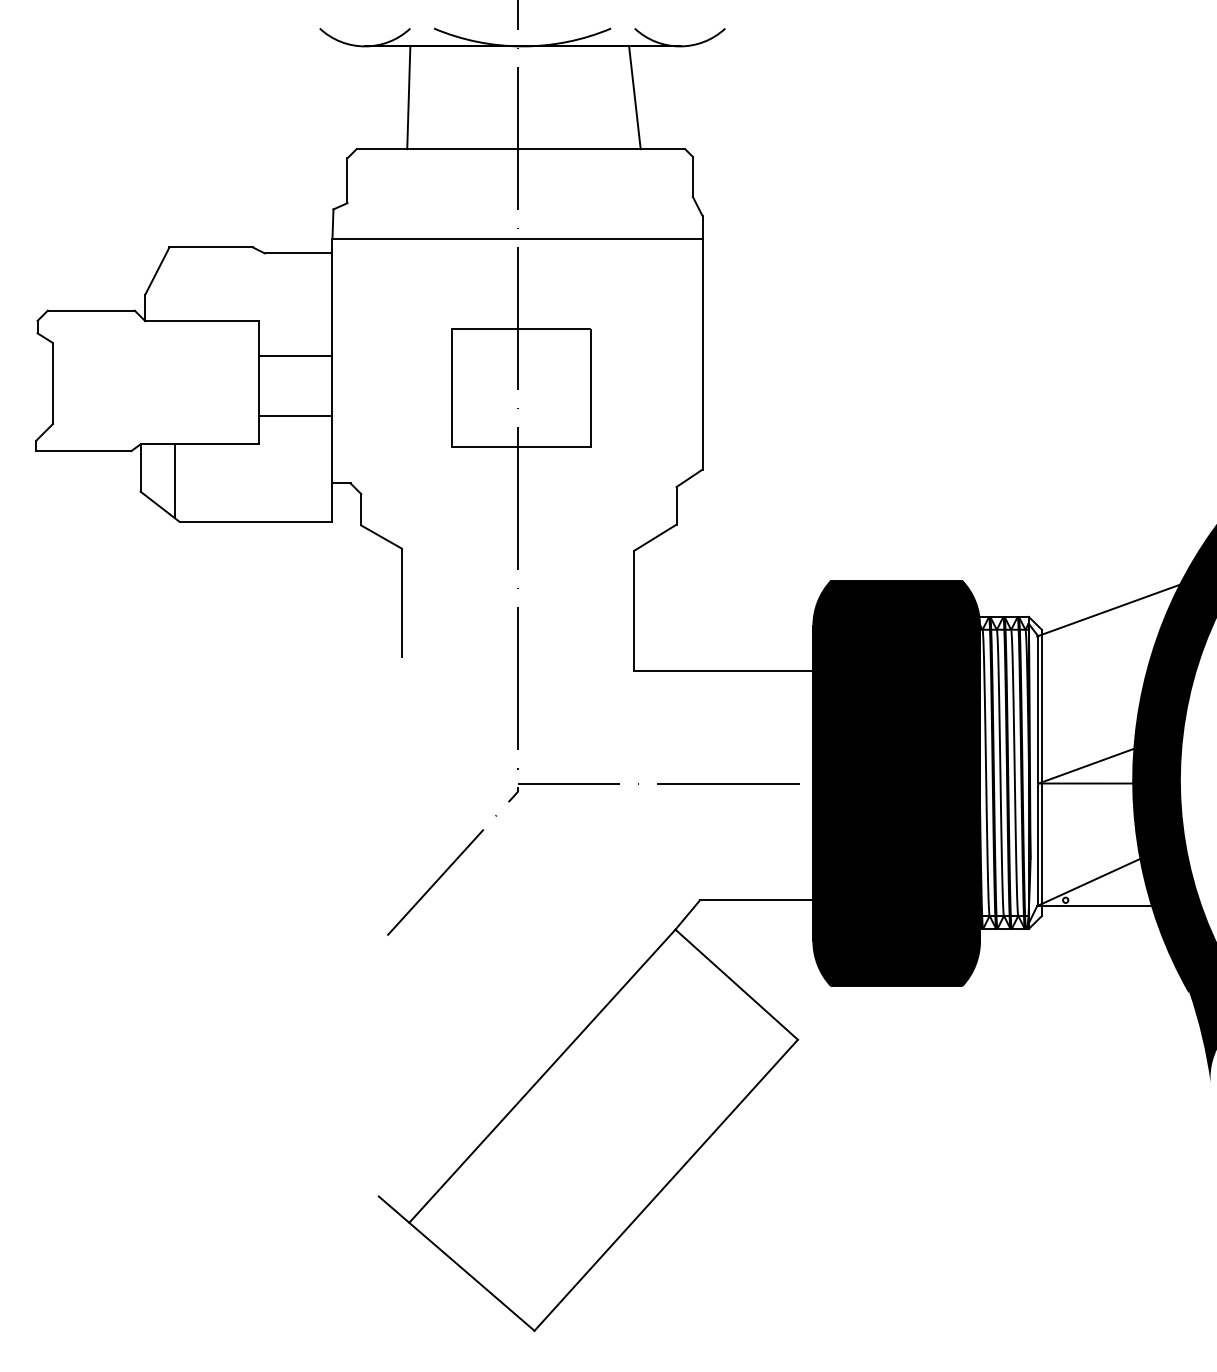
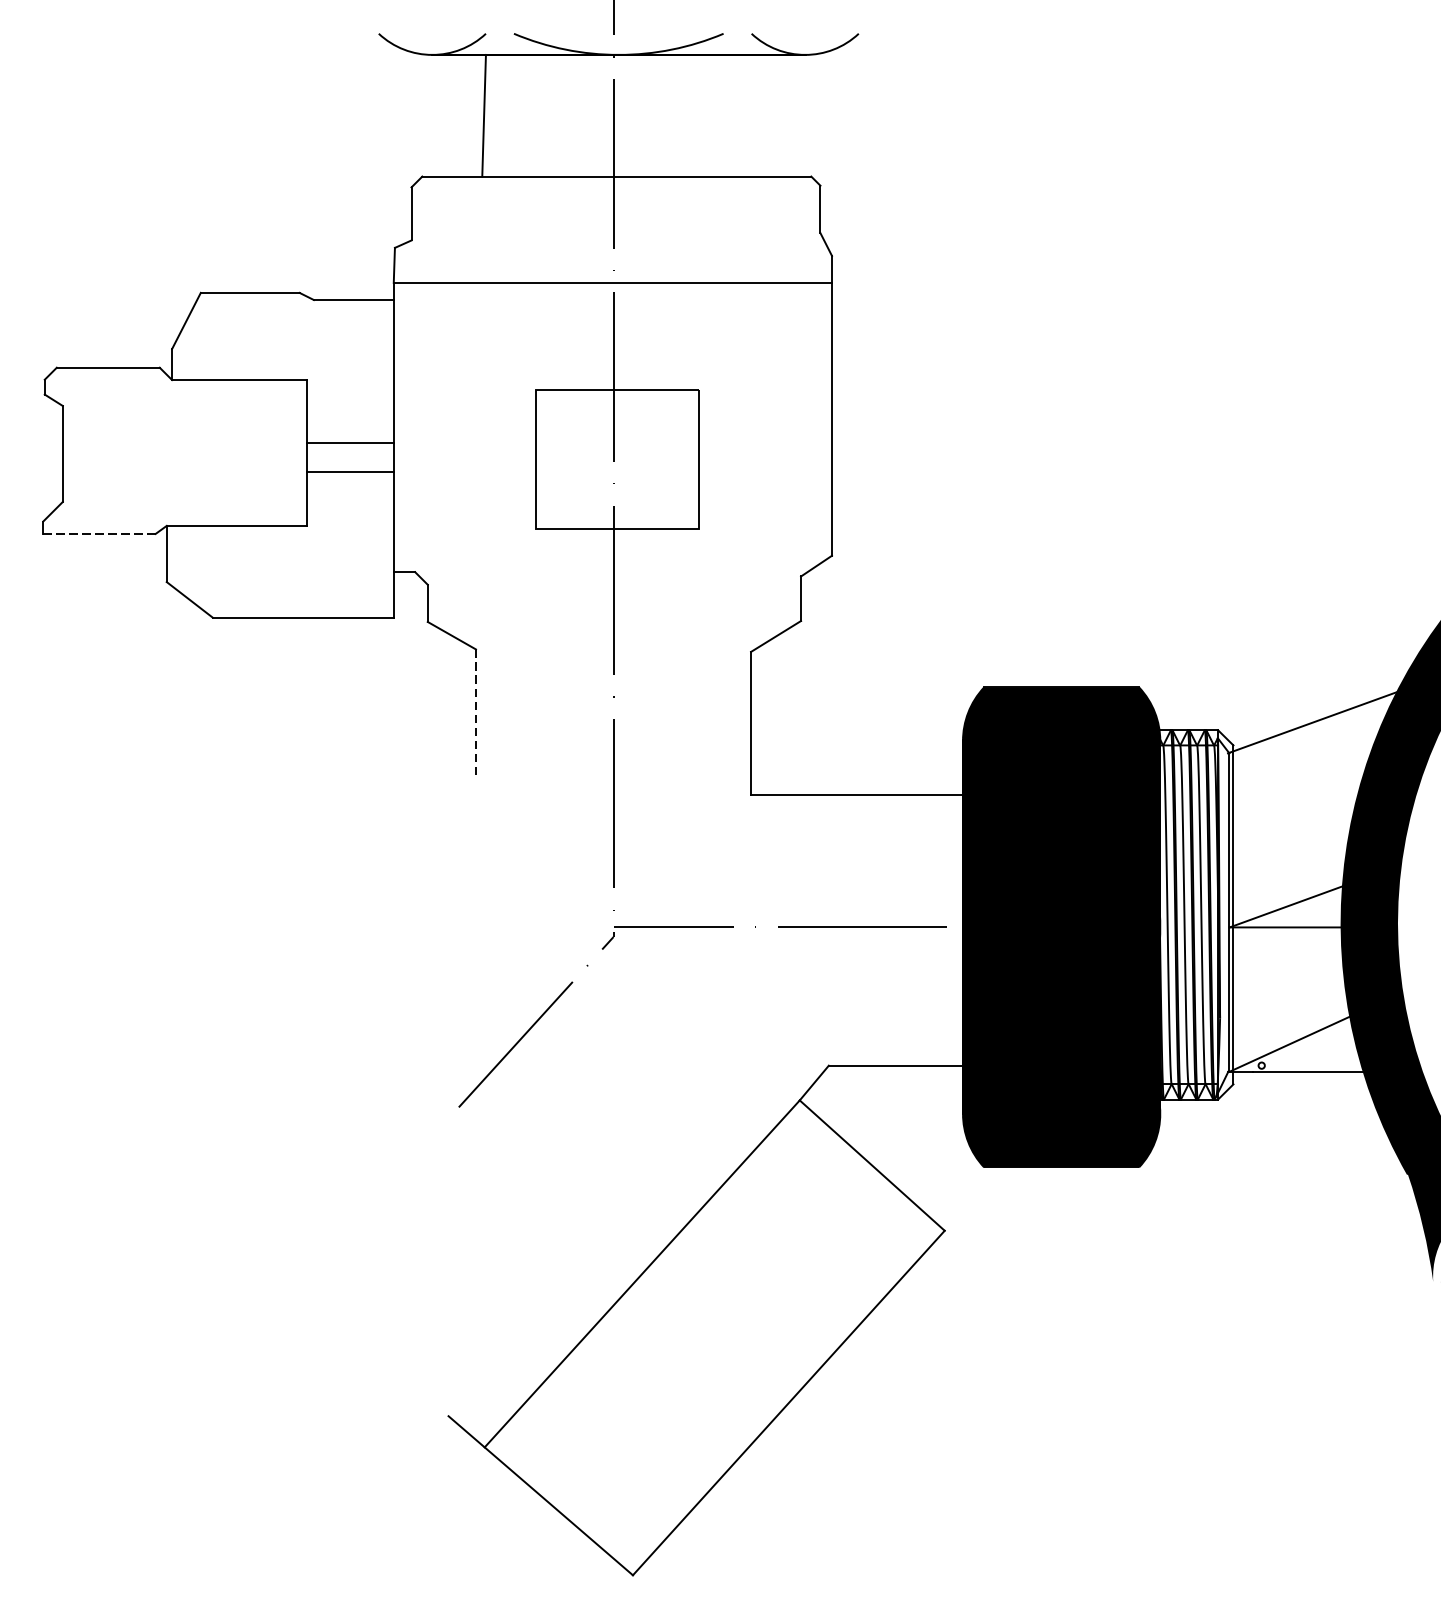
line: (634, 97) -> (751, 115), removed
line: (295, 355) -> (350, 471), moved
line: (295, 415) -> (350, 442), moved
line: (84, 451) -> (100, 534), solid -> dashed
line: (174, 480) -> (206, 568), removed
line: (401, 602) -> (475, 713), solid -> dashed

